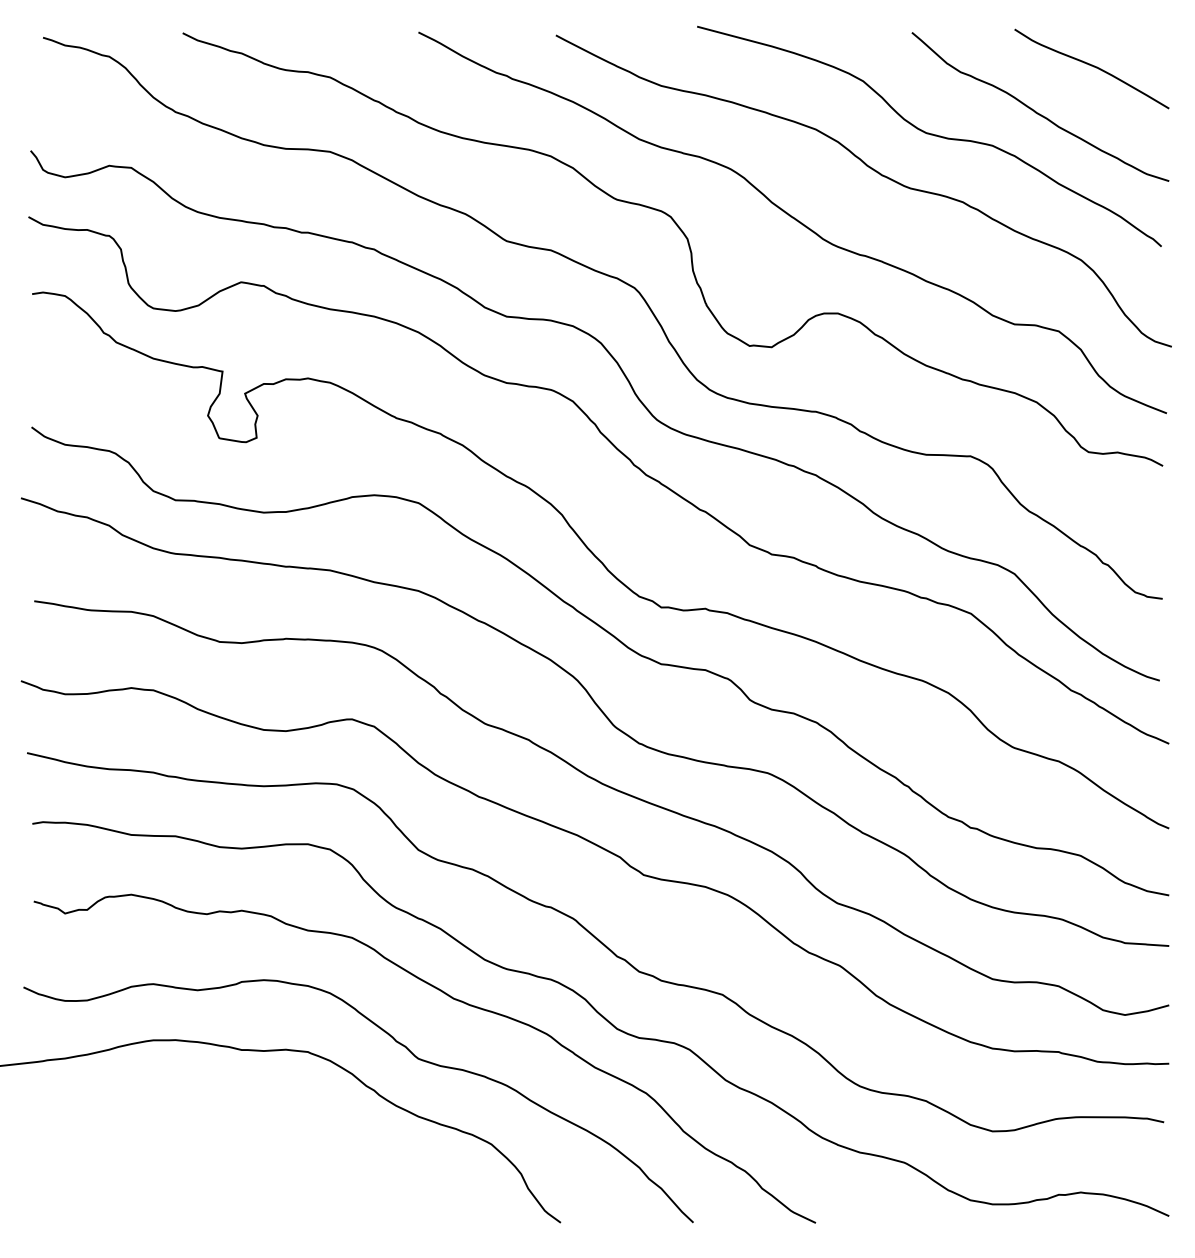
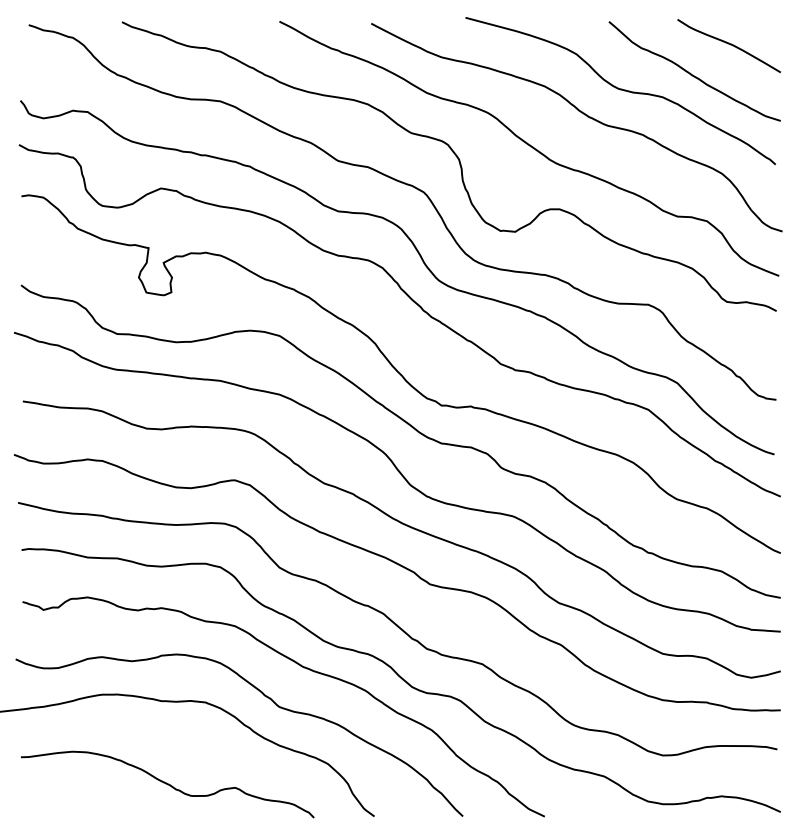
curve: (250, 1174) -> (167, 784), added

